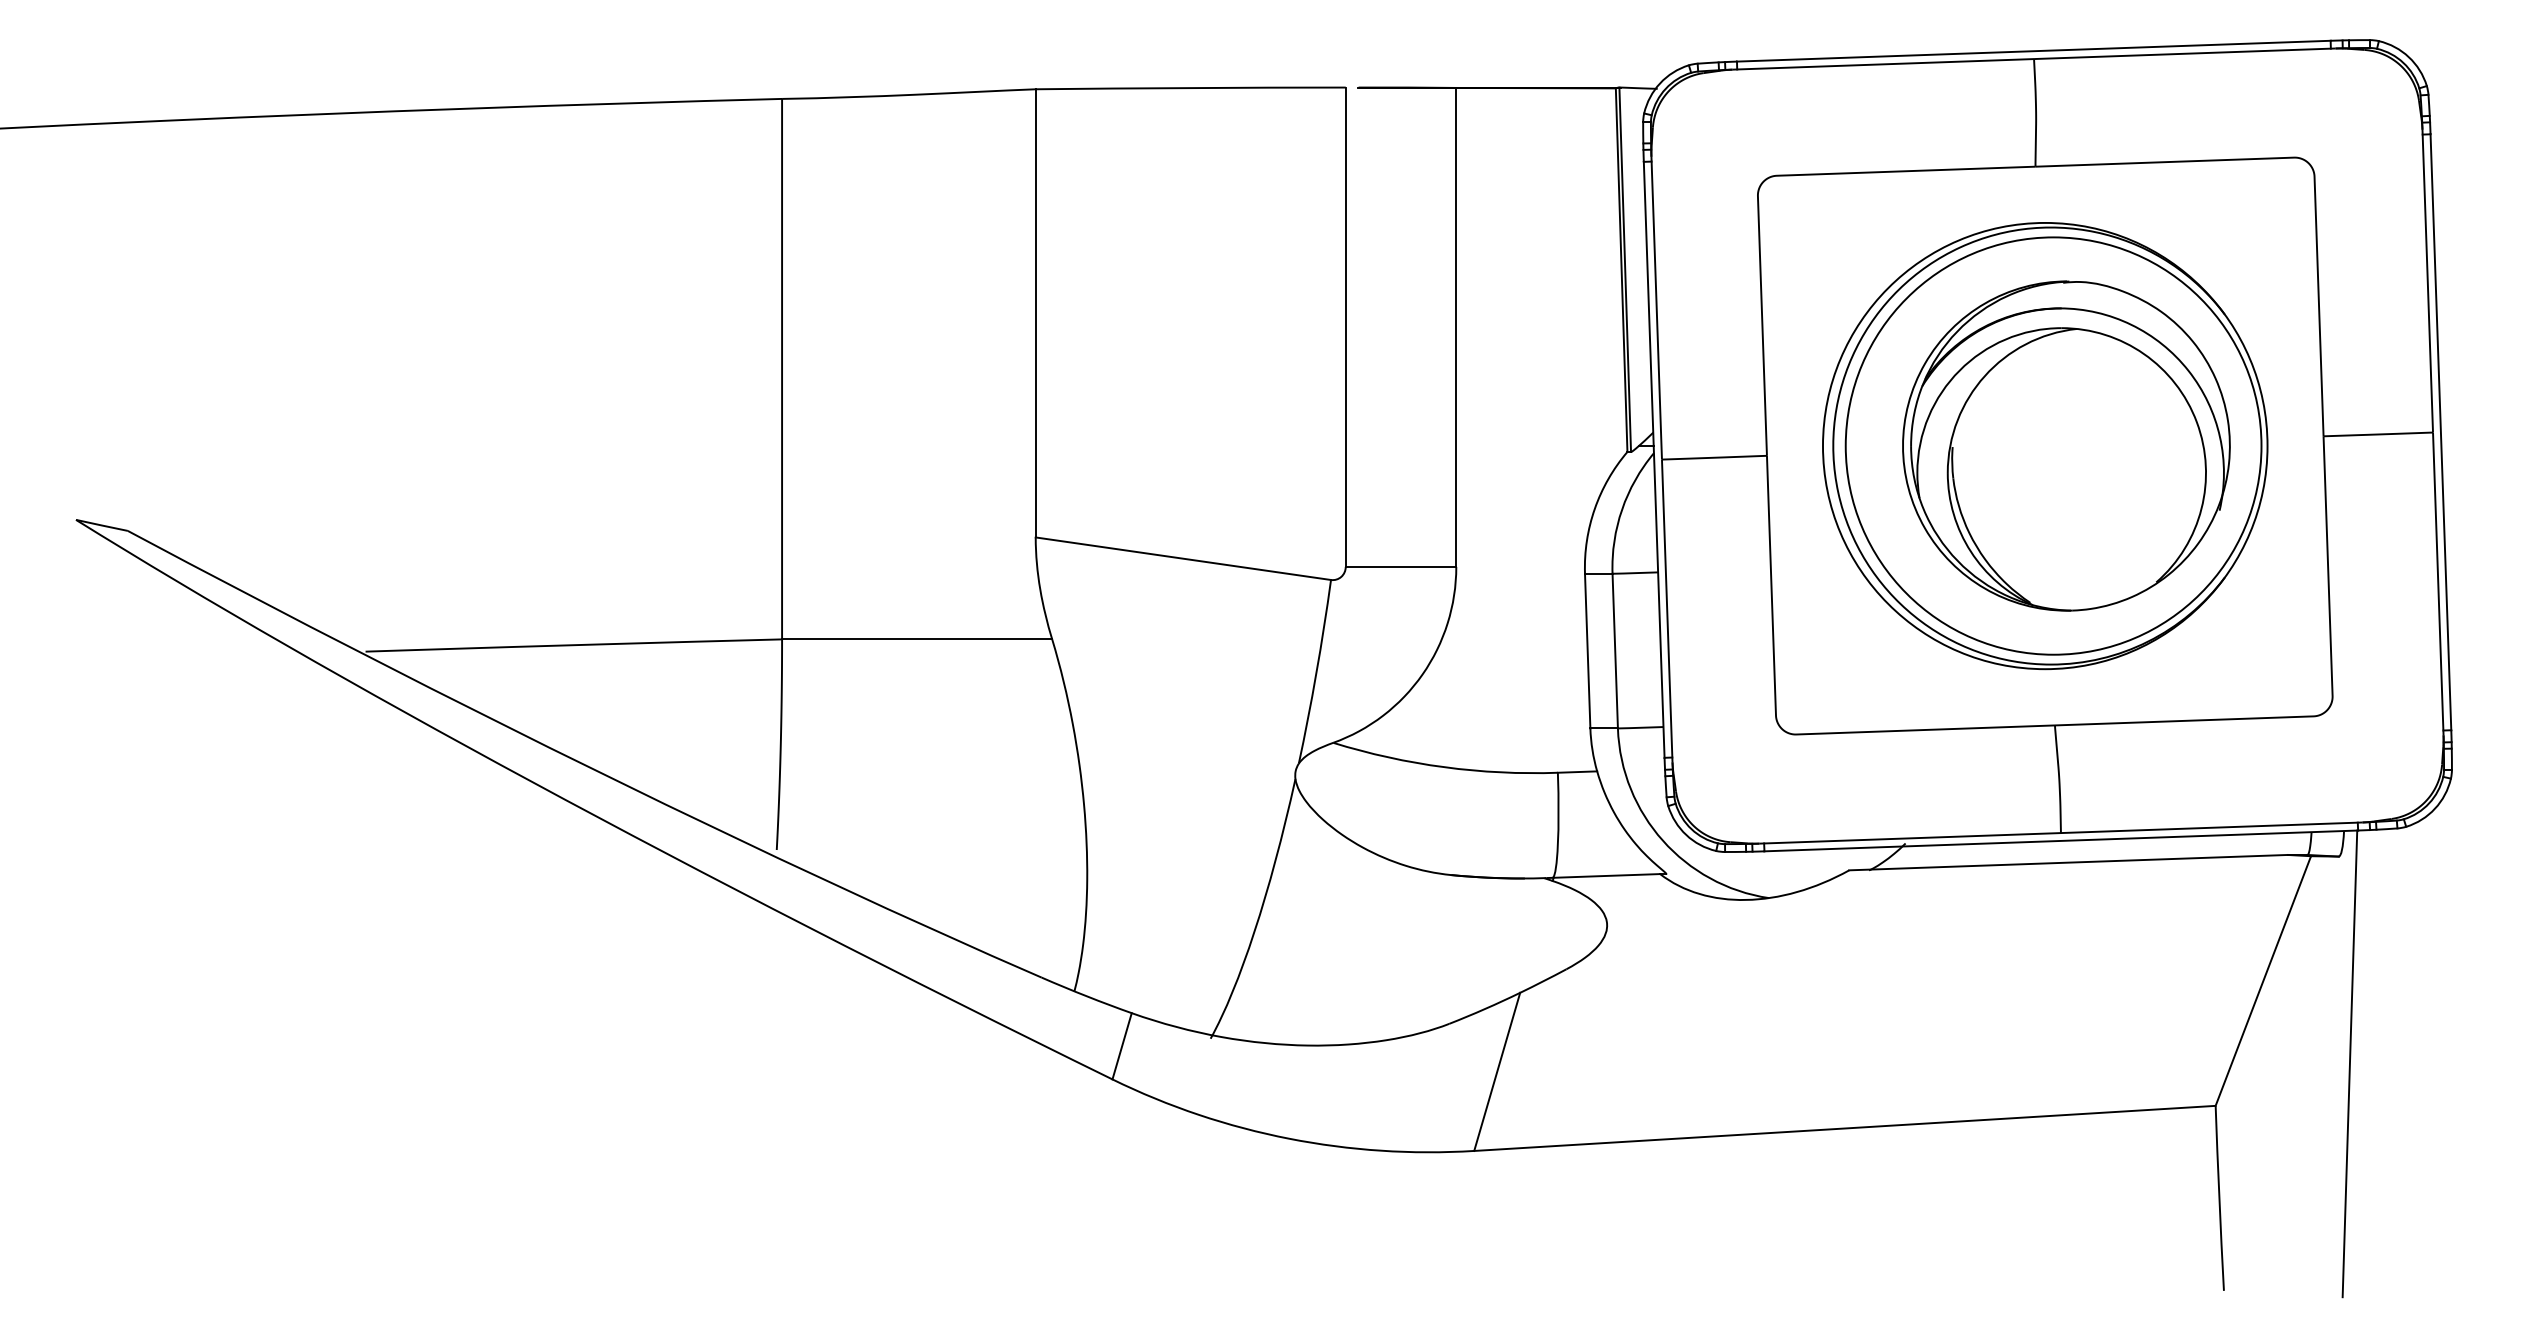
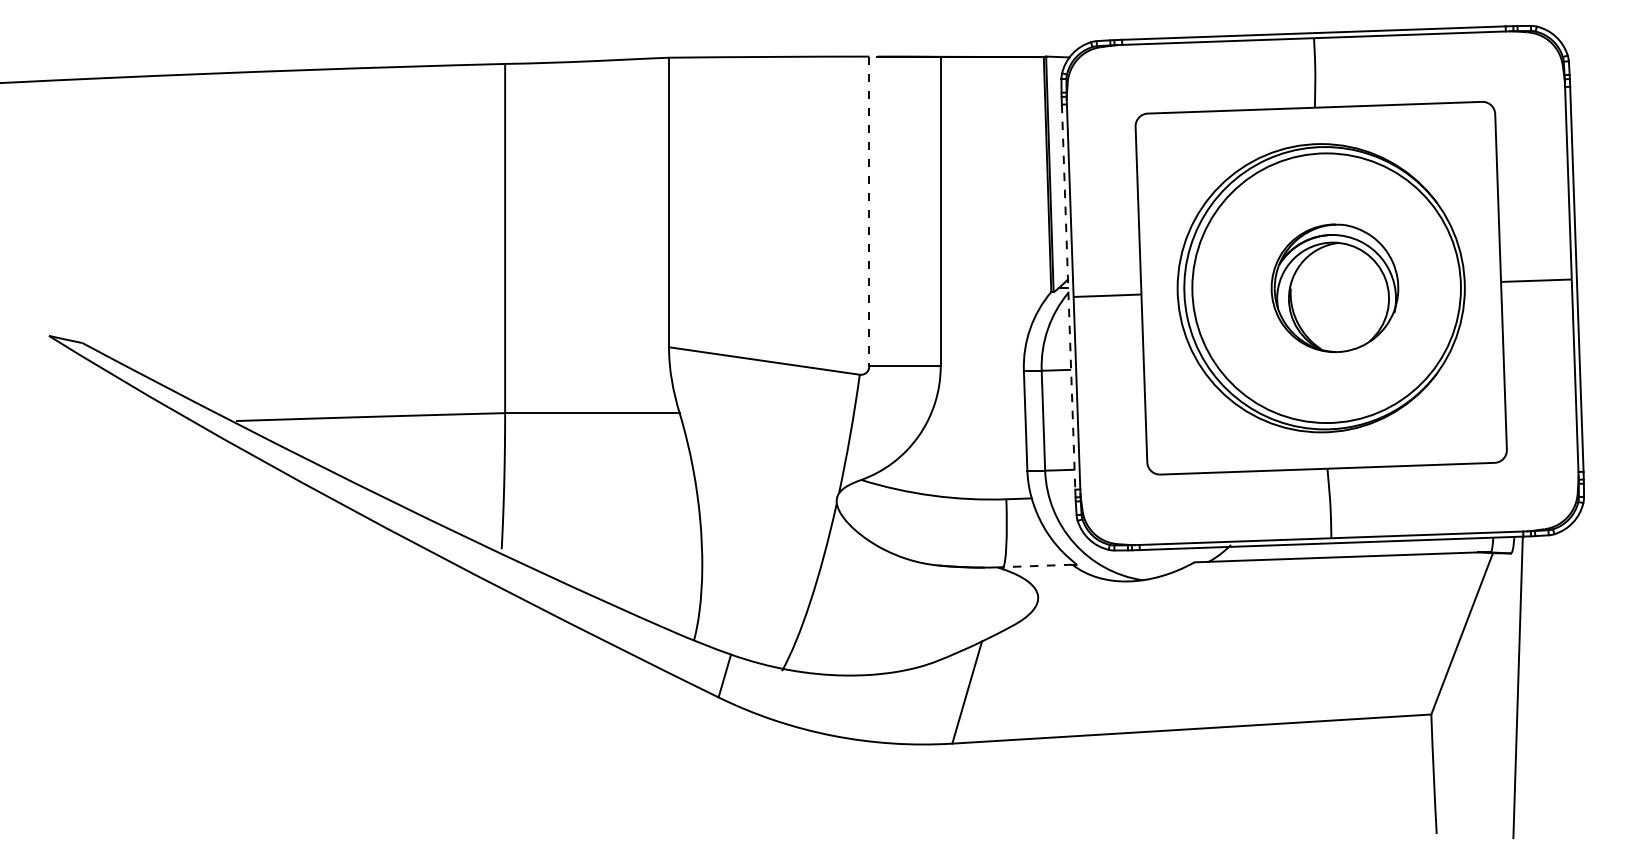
line: (1346, 327) -> (869, 211), solid -> dashed
part: (2065, 446) -> (1334, 288), size x0.6
line: (1654, 460) -> (1068, 297), solid -> dashed
line: (1606, 875) -> (1037, 565), solid -> dashed

